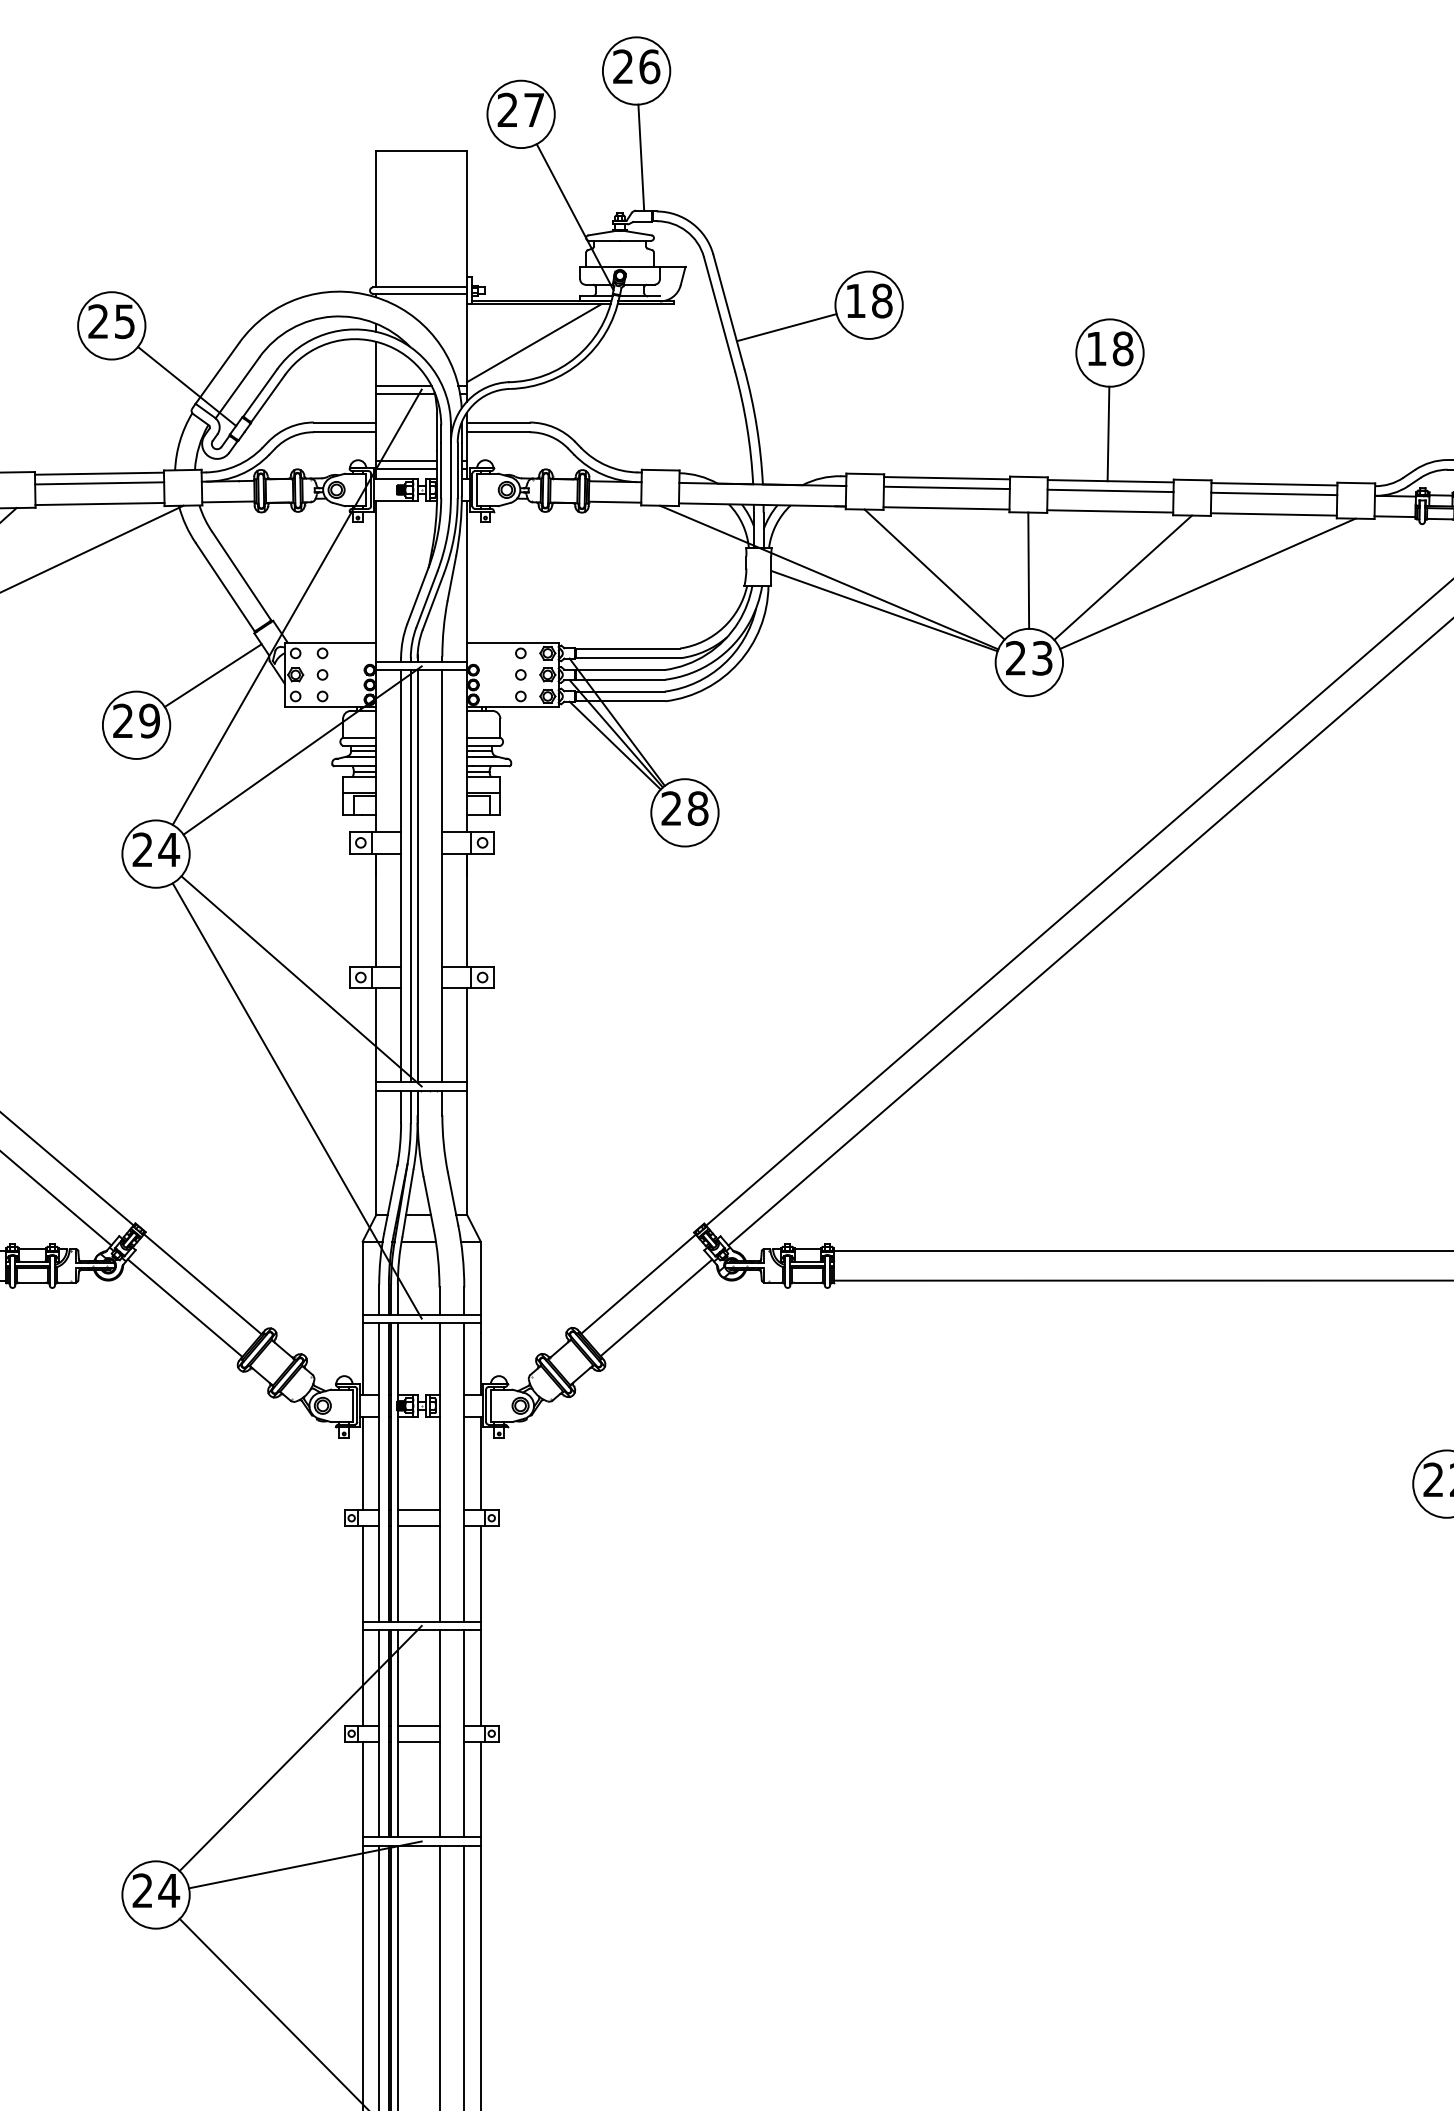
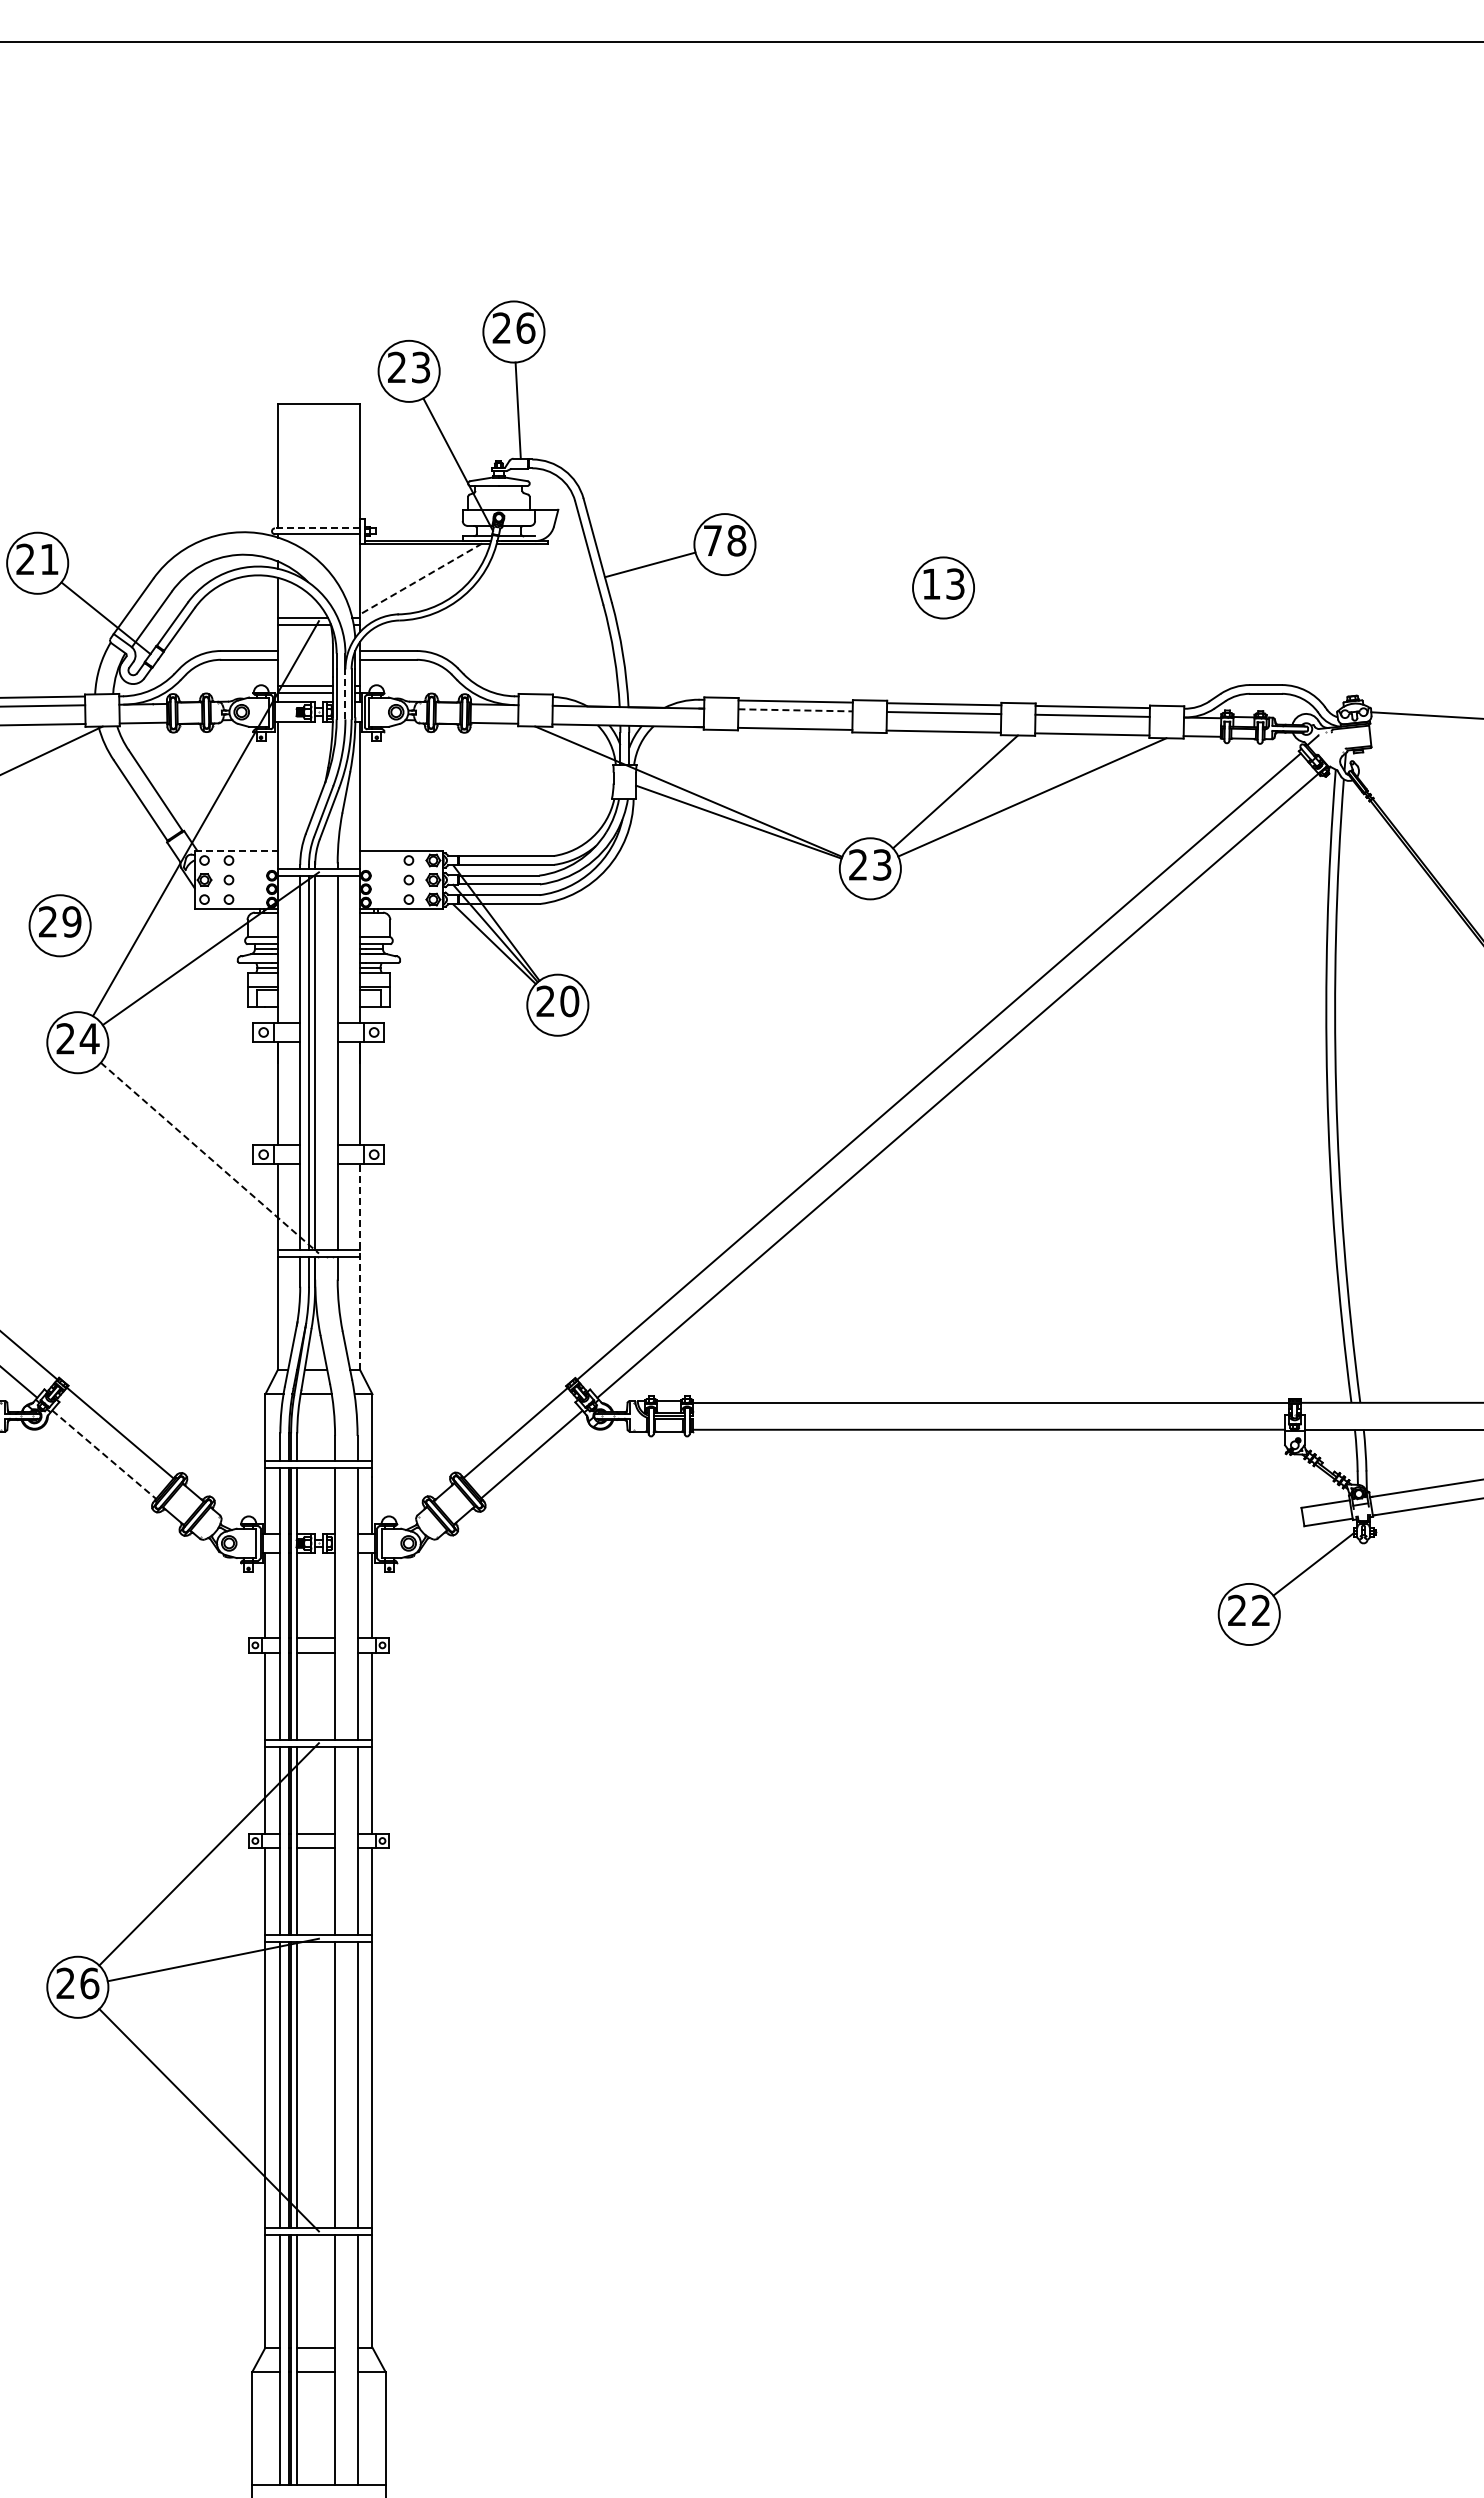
text: (534, 110) -> (421, 367), 27 -> 23
line: (420, 287) -> (317, 528), solid -> dashed
text: (855, 300) -> (712, 540), 18 -> 78
text: (124, 321) -> (49, 559), 25 -> 21
line: (534, 342) -> (421, 578), solid -> dashed
text: (1123, 348) -> (955, 583), 18 -> 13
line: (1107, 434) -> (941, 661), removed
line: (450, 470) -> (345, 694), solid -> dashed
line: (947, 488) -> (796, 710), solid -> dashed
line: (1028, 570) -> (869, 785), removed
line: (933, 574) -> (783, 788), removed
line: (330, 642) -> (236, 850), solid -> dashed
line: (212, 675) -> (129, 880), removed
text: (697, 808) -> (569, 1001), 28 -> 20
line: (301, 981) -> (209, 1158), solid -> dashed
line: (296, 1100) -> (205, 1266), removed
line: (467, 1101) -> (360, 1267), solid -> dashed
line: (185, 1308) -> (104, 1455), solid -> dashed
text: (168, 1890) -> (89, 1983), 24 -> 26

